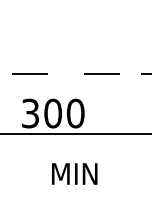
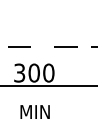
text: (73, 173) -> (34, 111), moved

